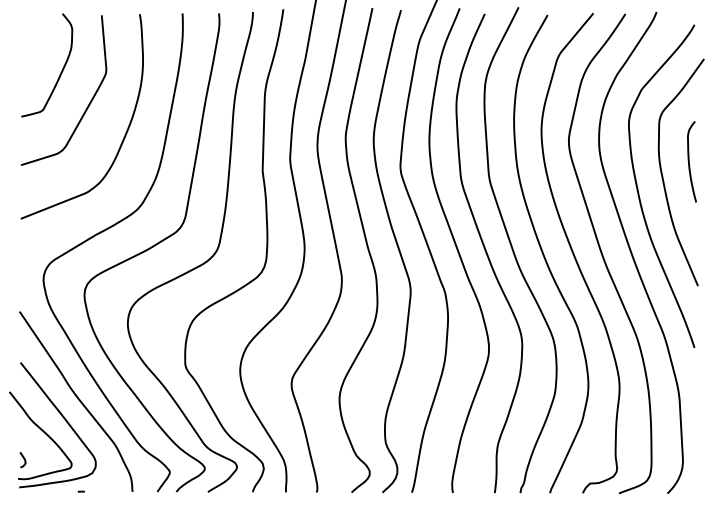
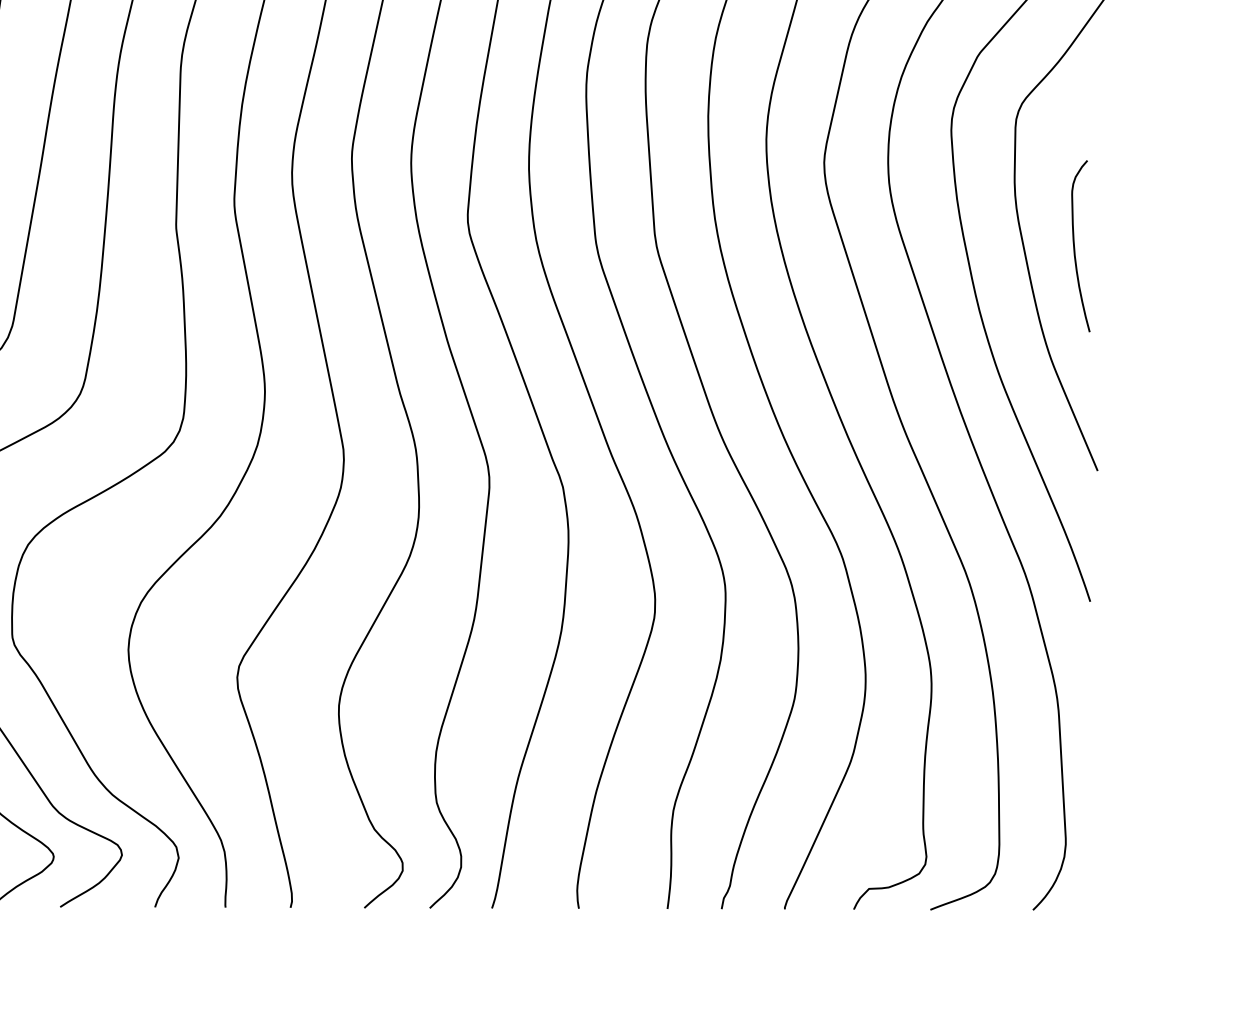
curve: (689, 161) -> (1075, 245), moved

